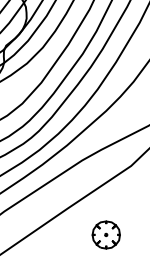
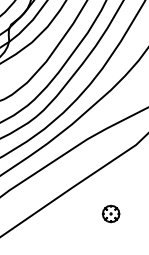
part: (105, 234) -> (110, 213), size x0.6

